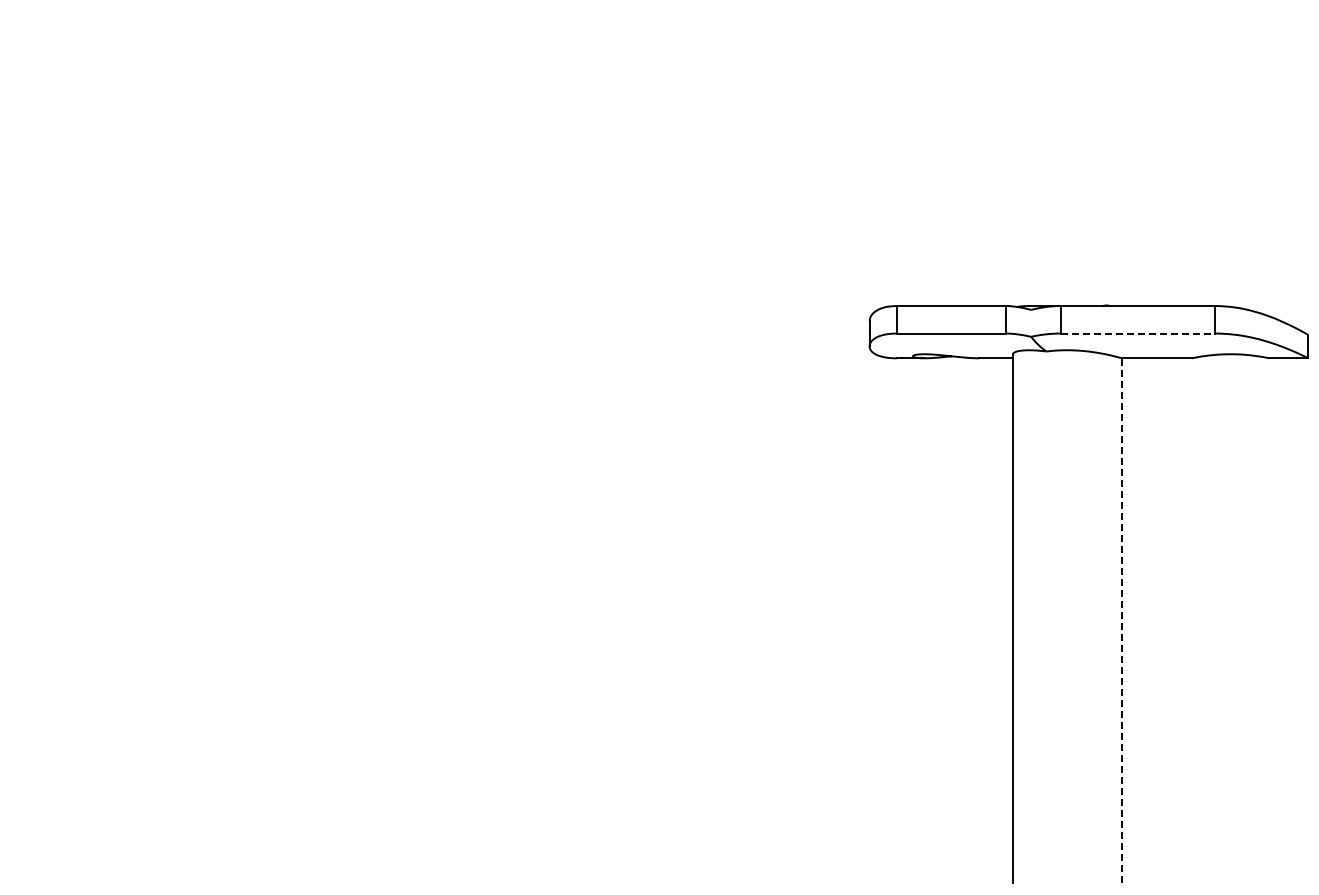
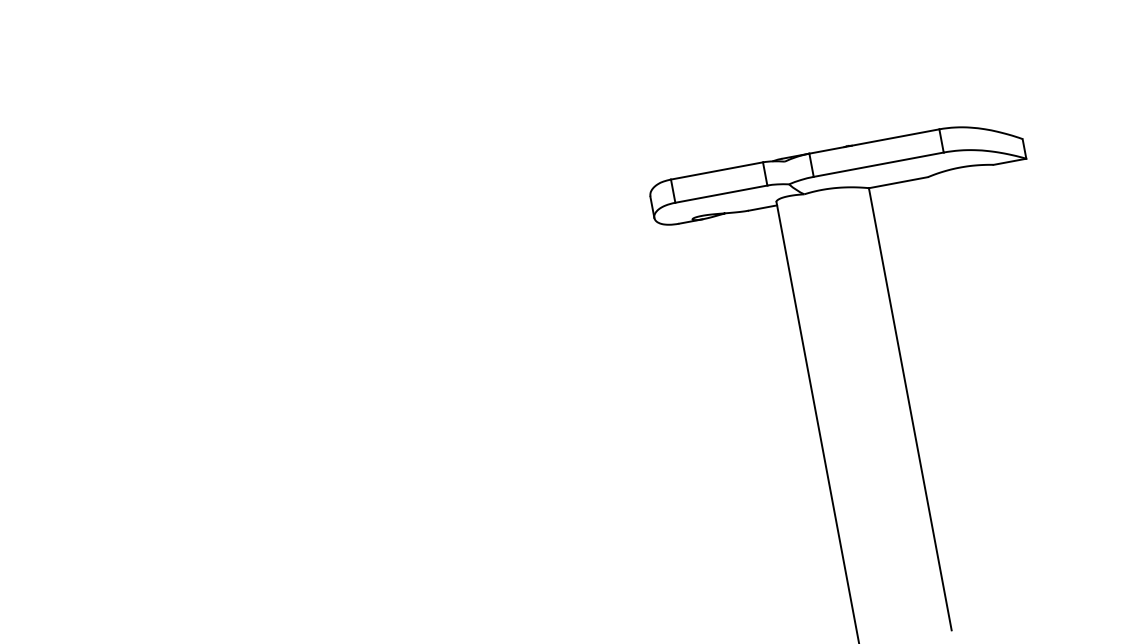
line: (1138, 333) -> (879, 164), dashed -> solid
line: (1121, 619) -> (909, 408), dashed -> solid

